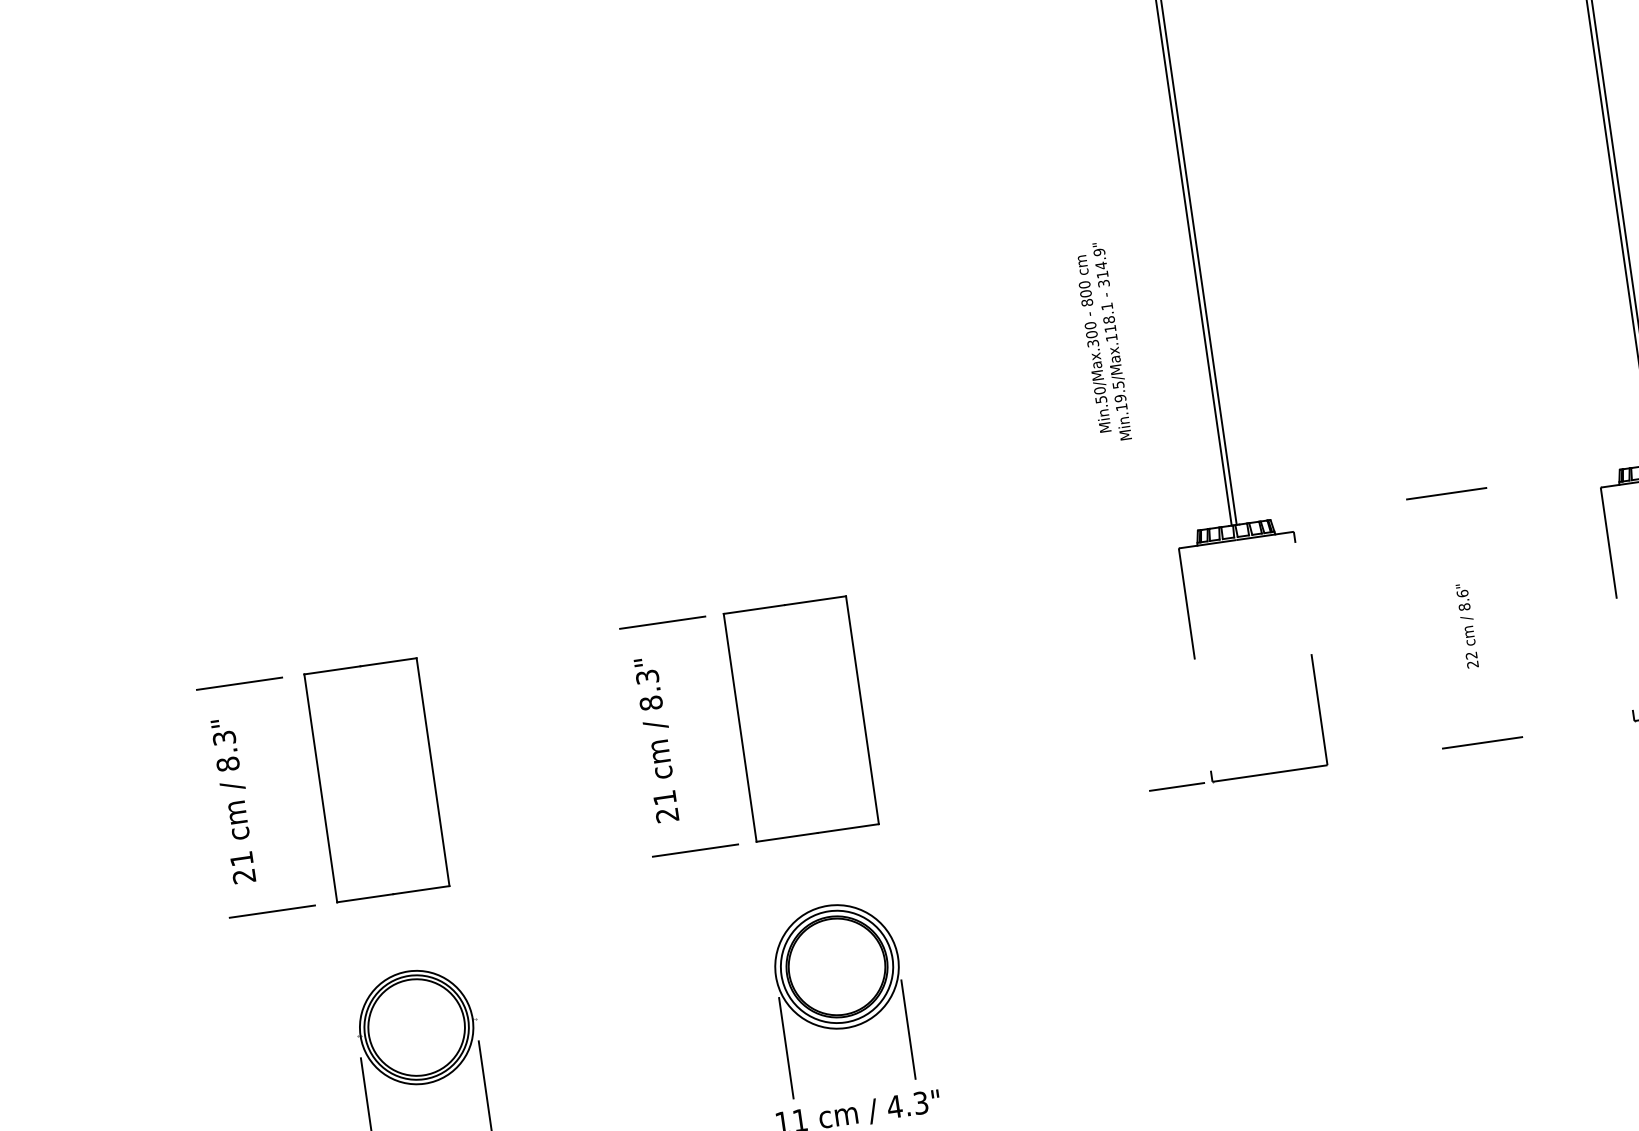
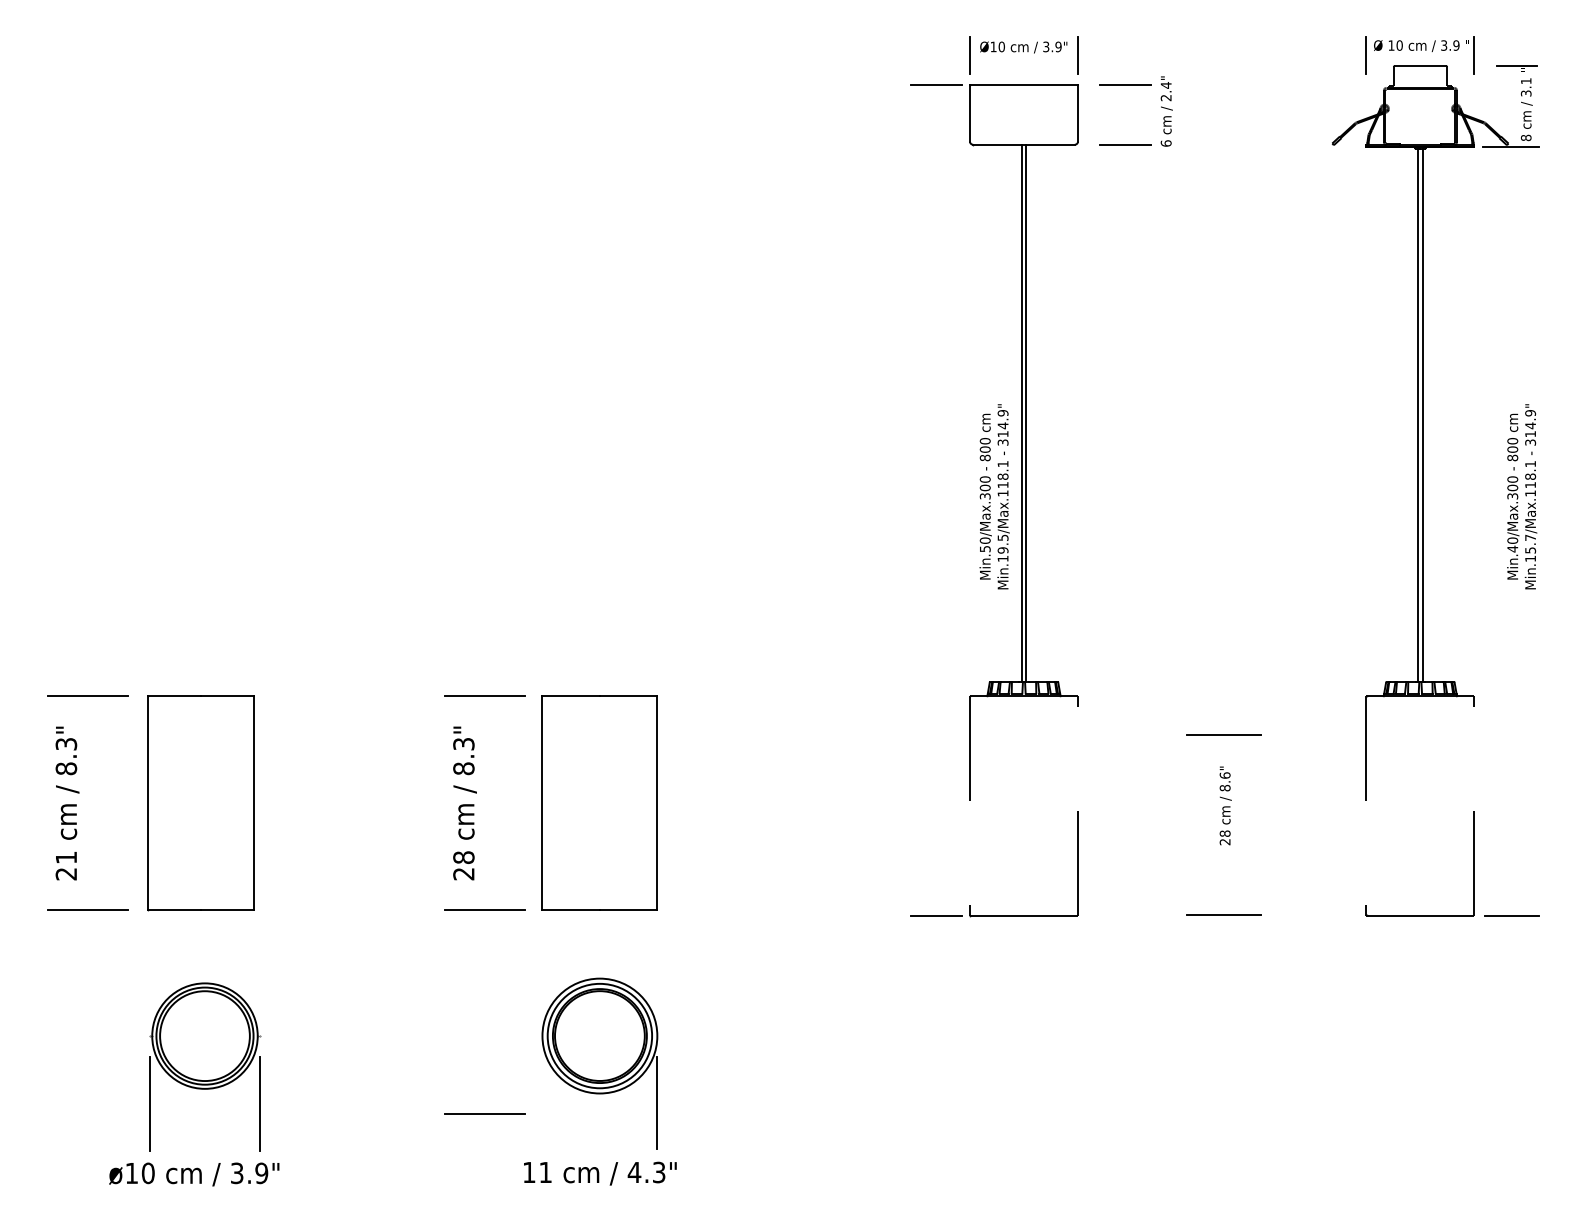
text: (1102, 342) -> (994, 496), moved
line: (1446, 492) -> (1223, 734), moved
text: (1470, 655) -> (1224, 833), 22 -> 28
text: (664, 797) -> (463, 857), 21 -> 28
line: (786, 1048) -> (542, 1104), removed
line: (726, 1067) -> (484, 1113), added

